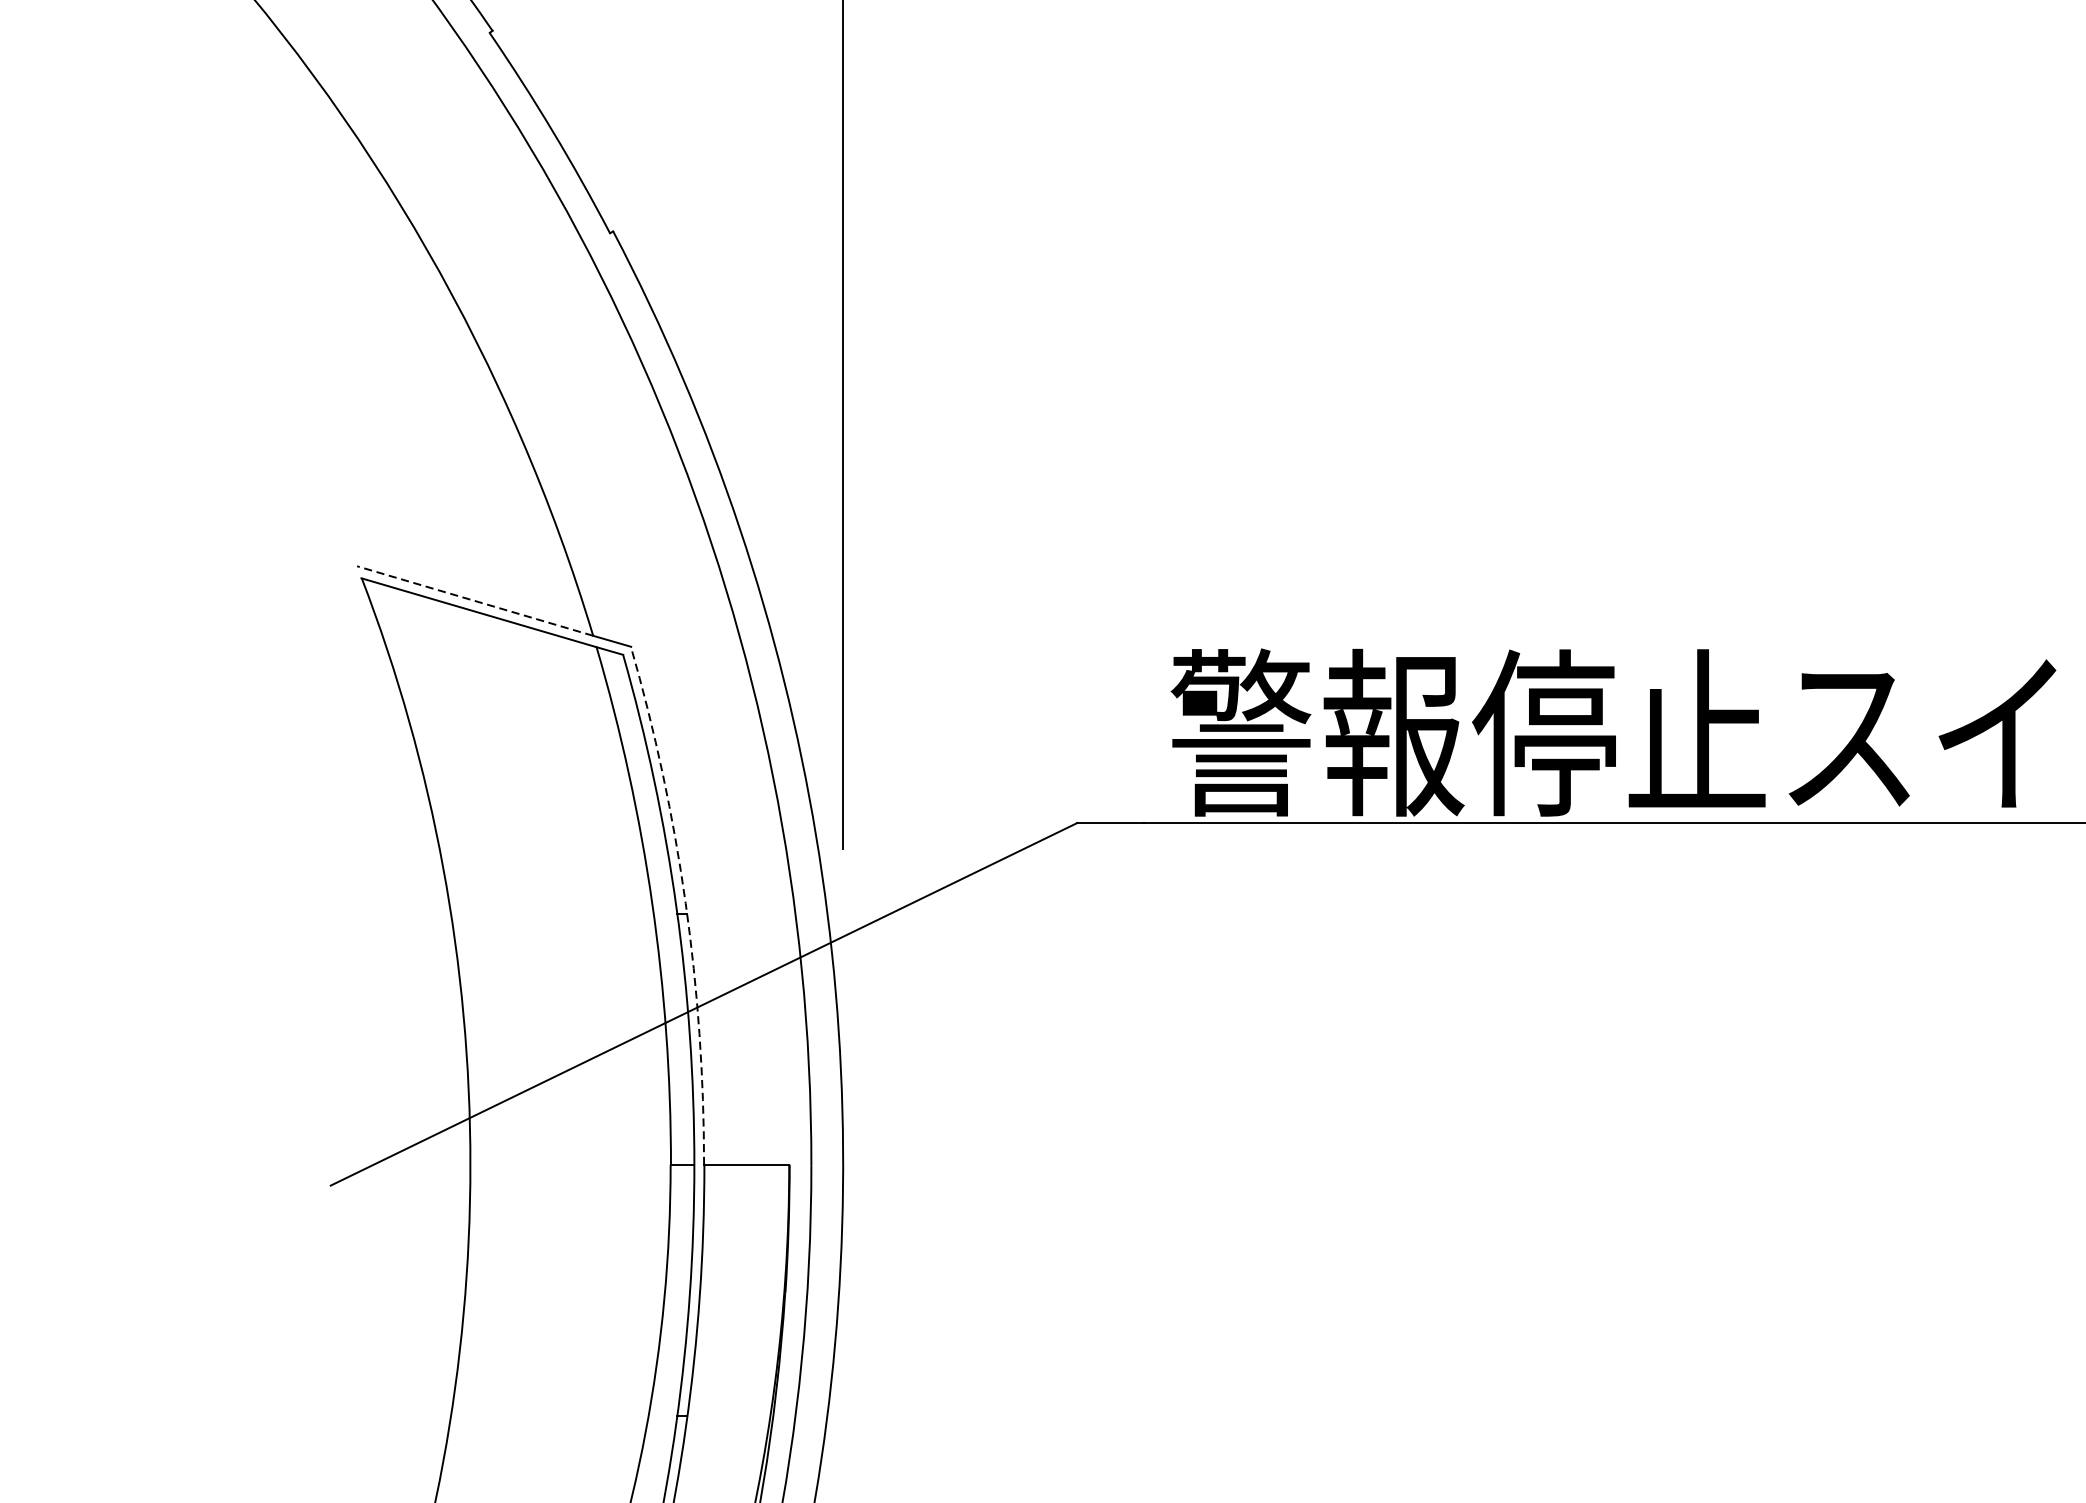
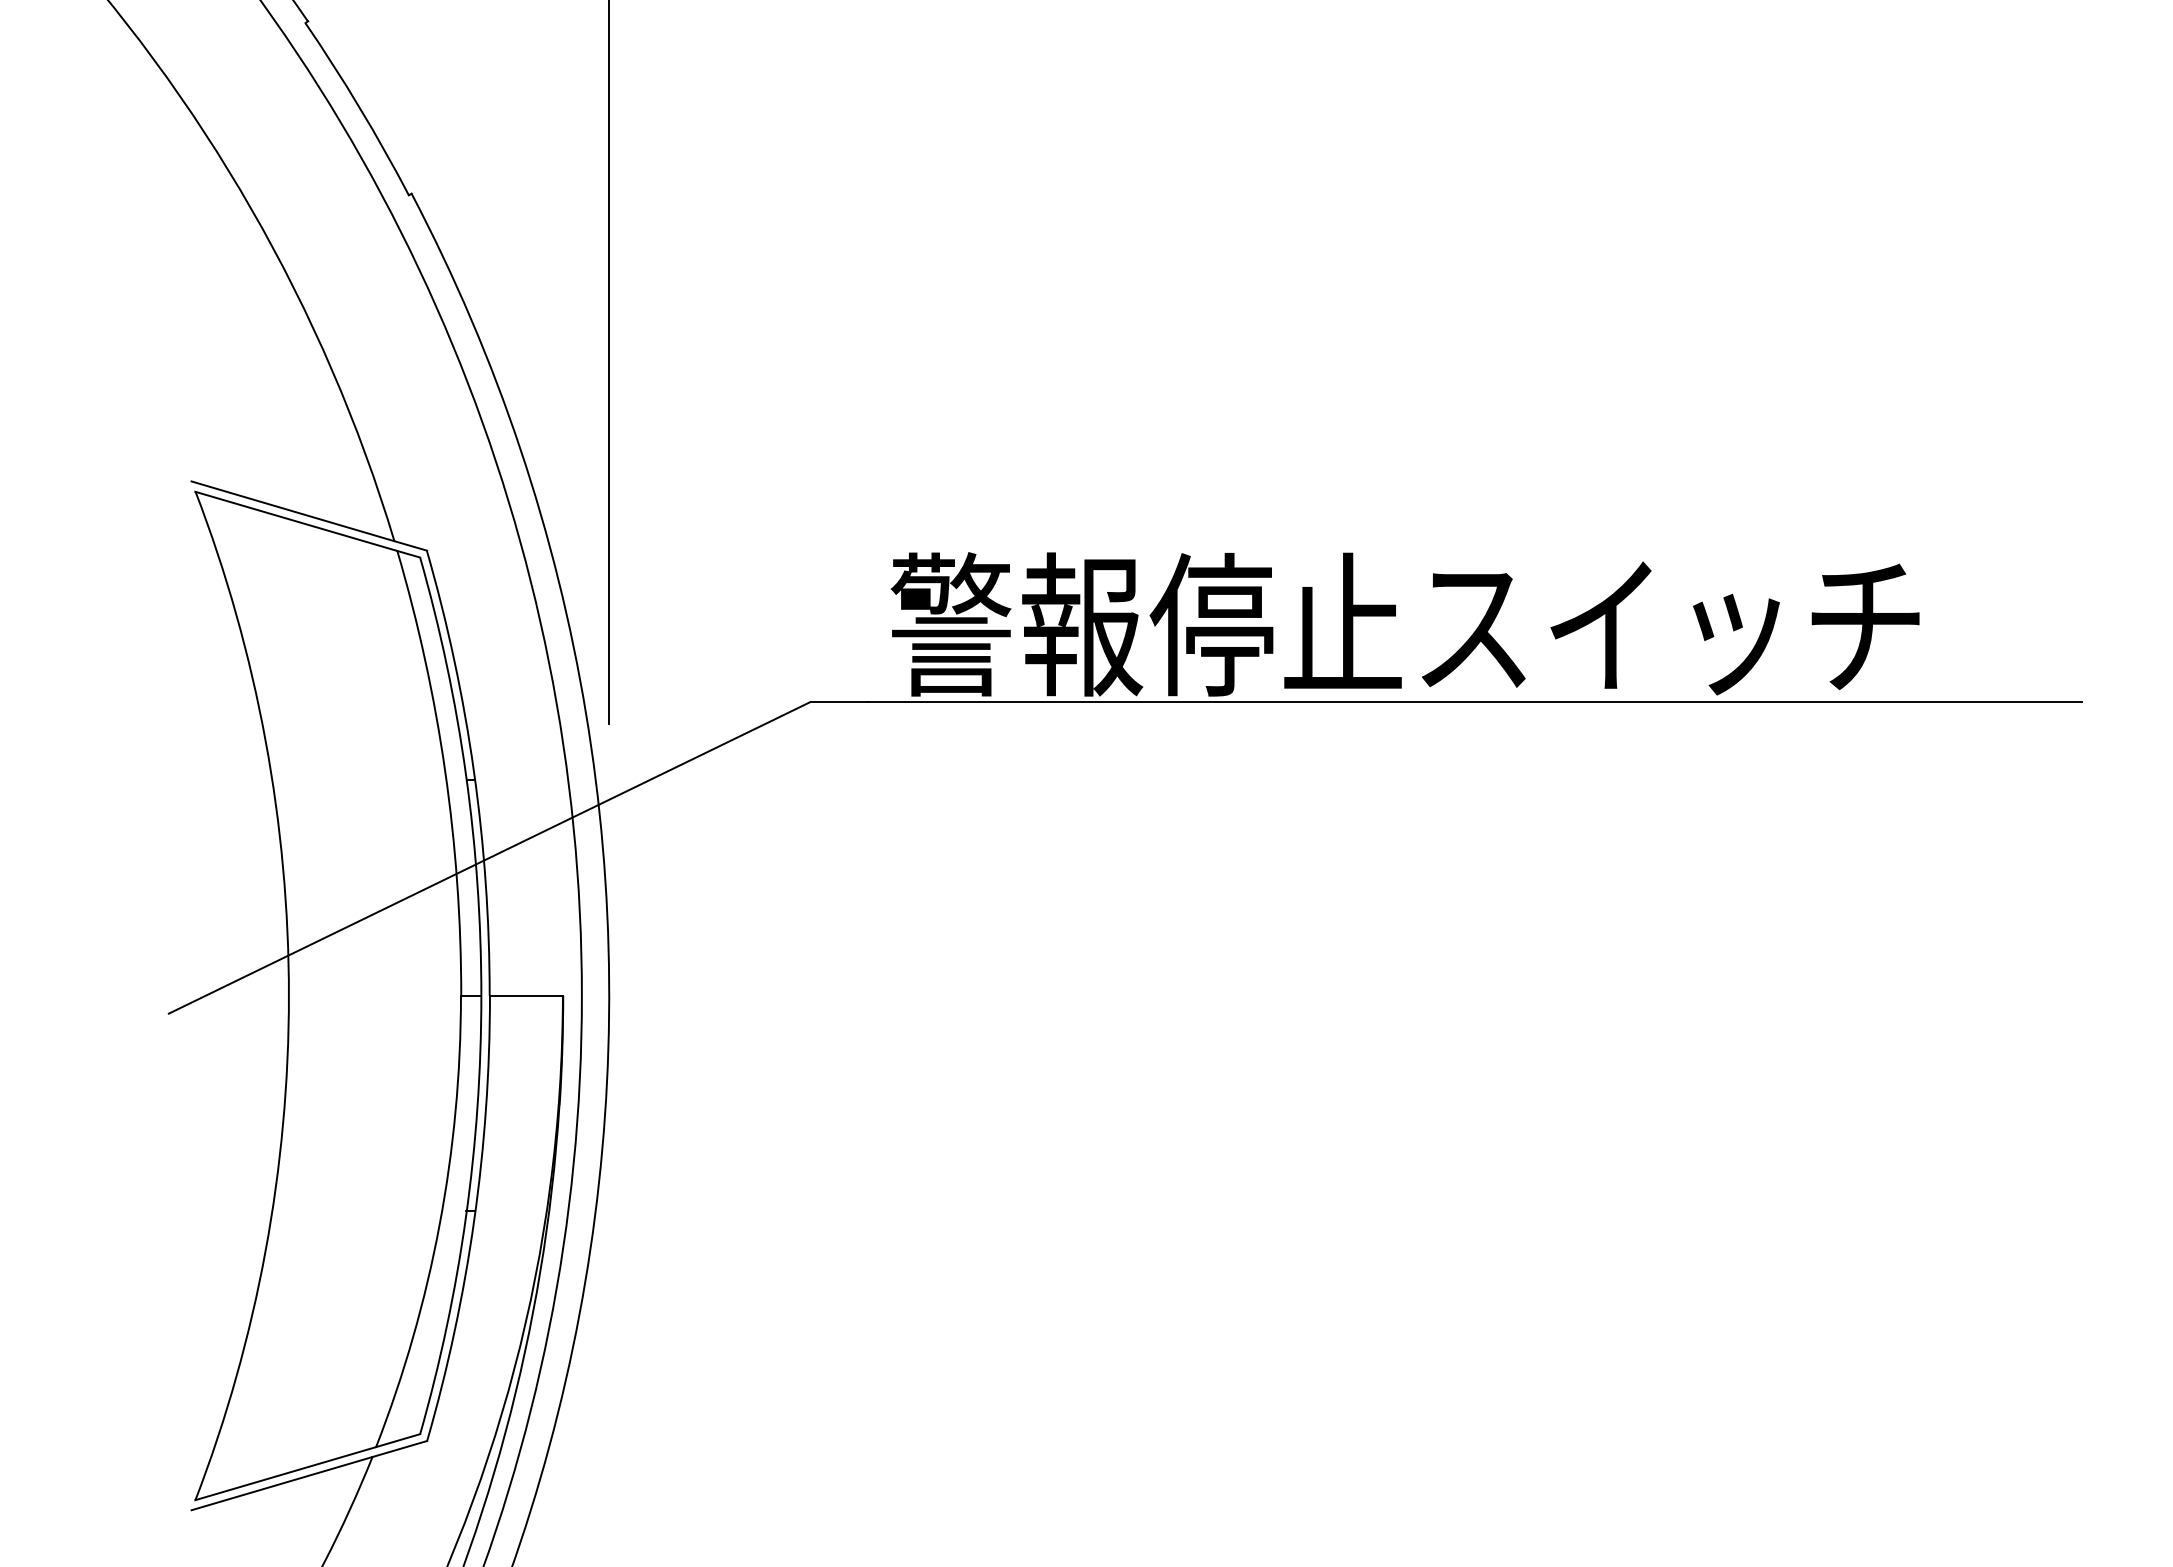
line: (474, 601) -> (292, 511), dashed -> solid
arc: (685, 903) -> (473, 771), dashed -> solid

